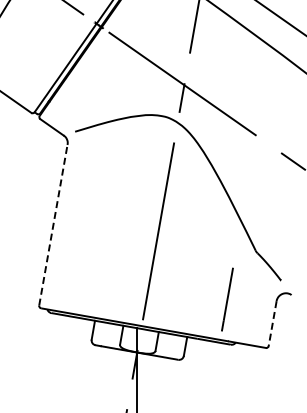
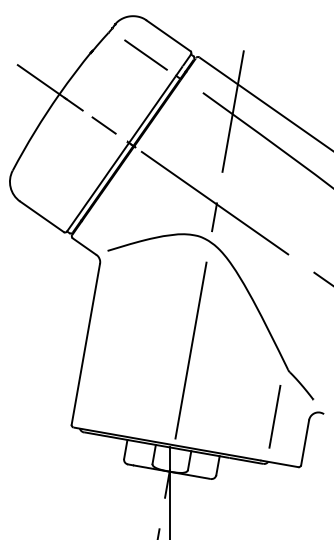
line: (53, 225) -> (85, 344), dashed -> solid
line: (227, 299) -> (274, 416), moved
line: (273, 323) -> (305, 442), dashed -> solid

